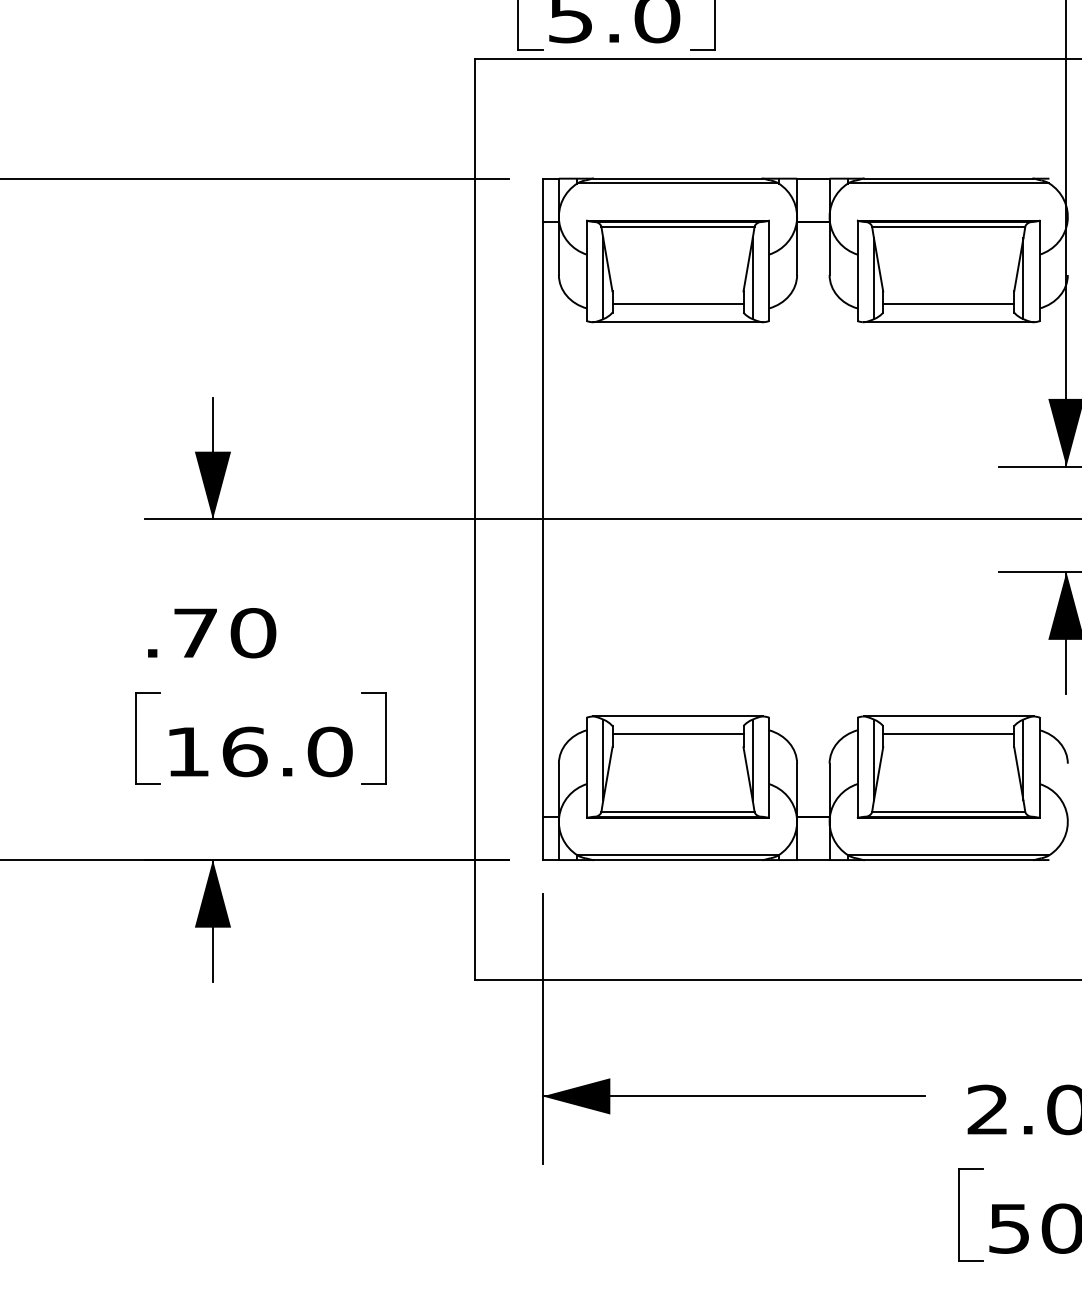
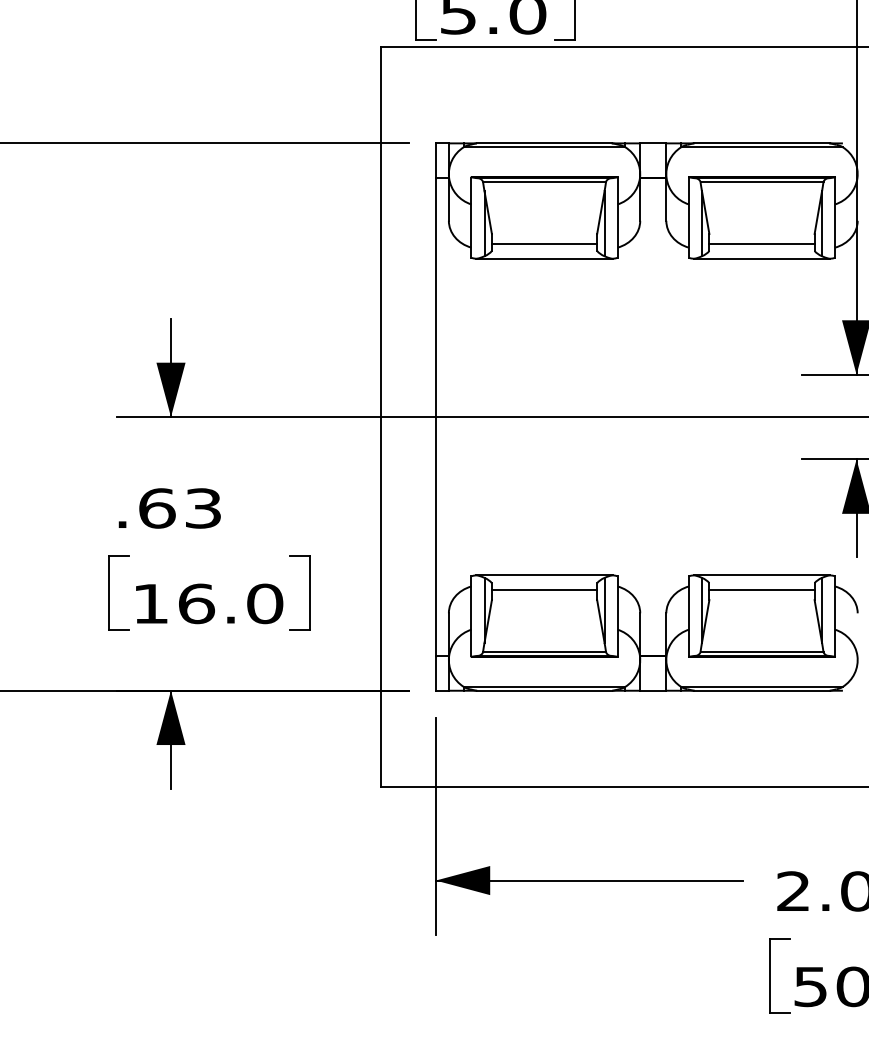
text: (224, 633) -> (180, 508), .70 -> .63

